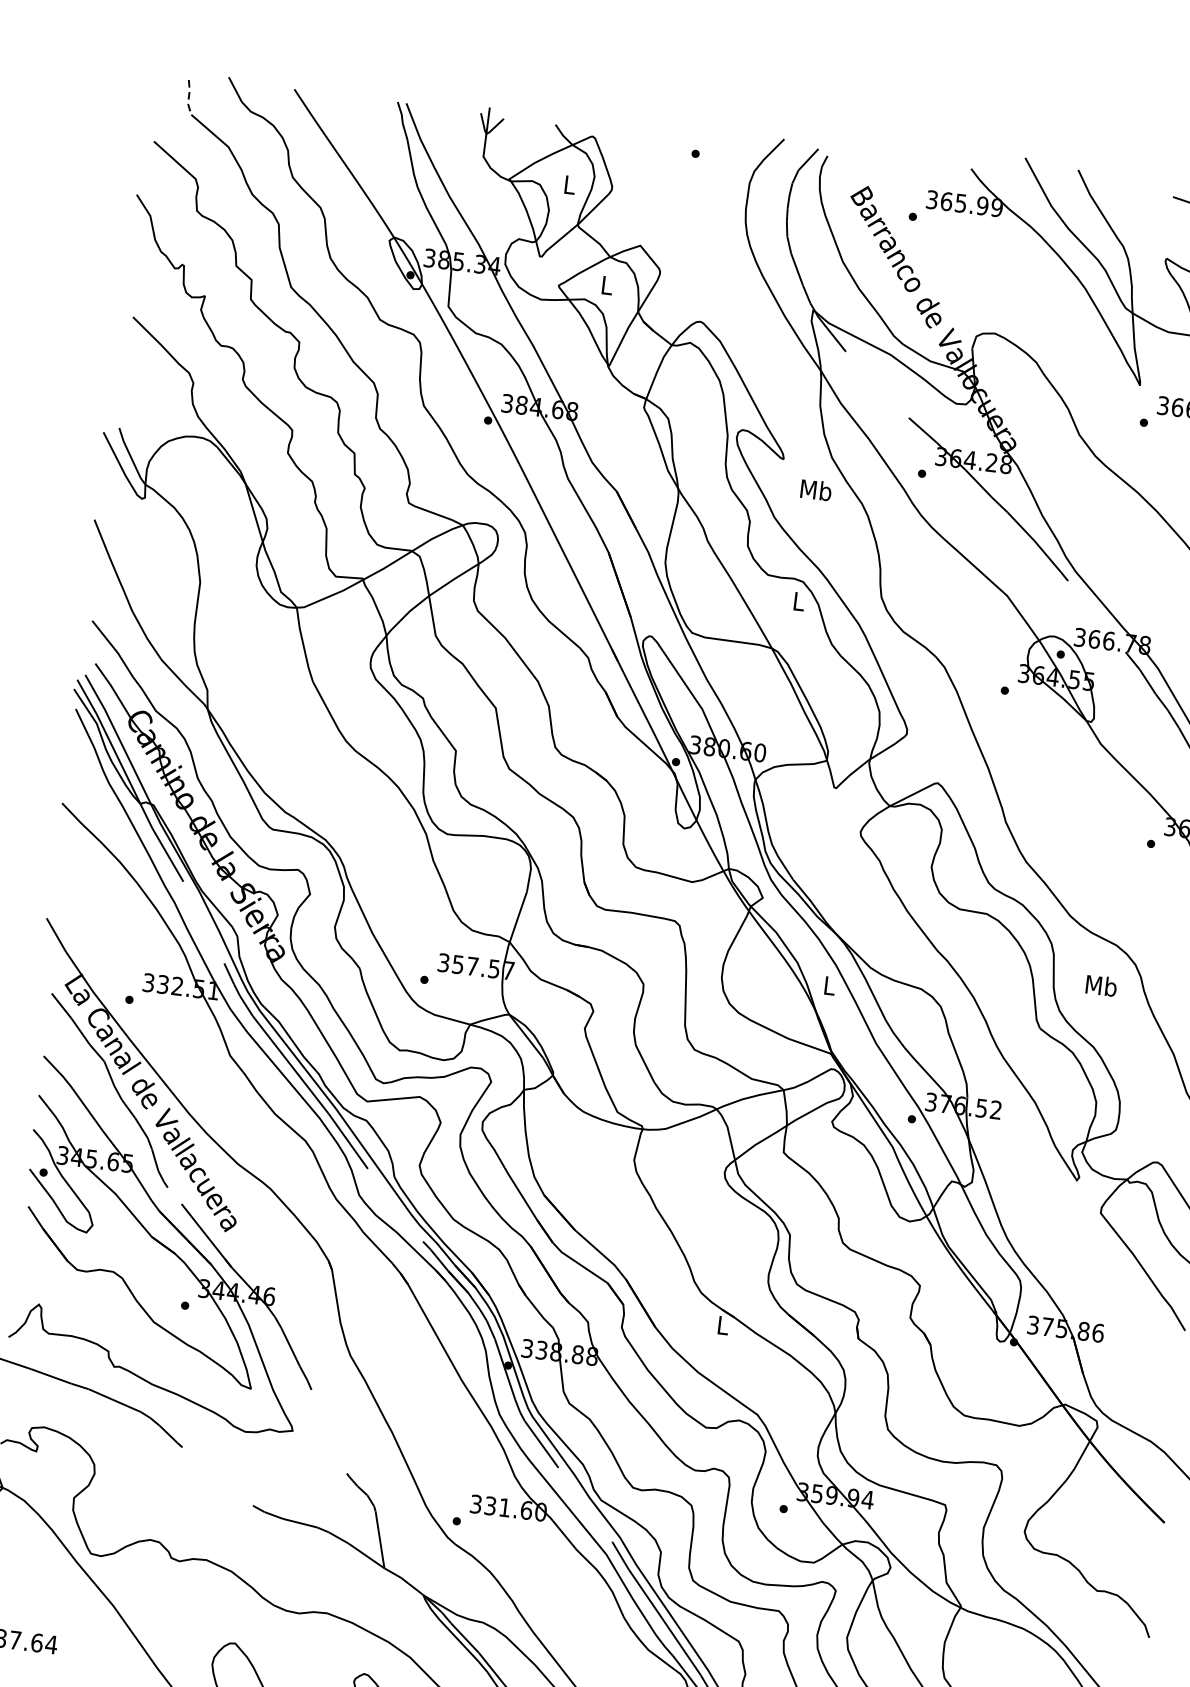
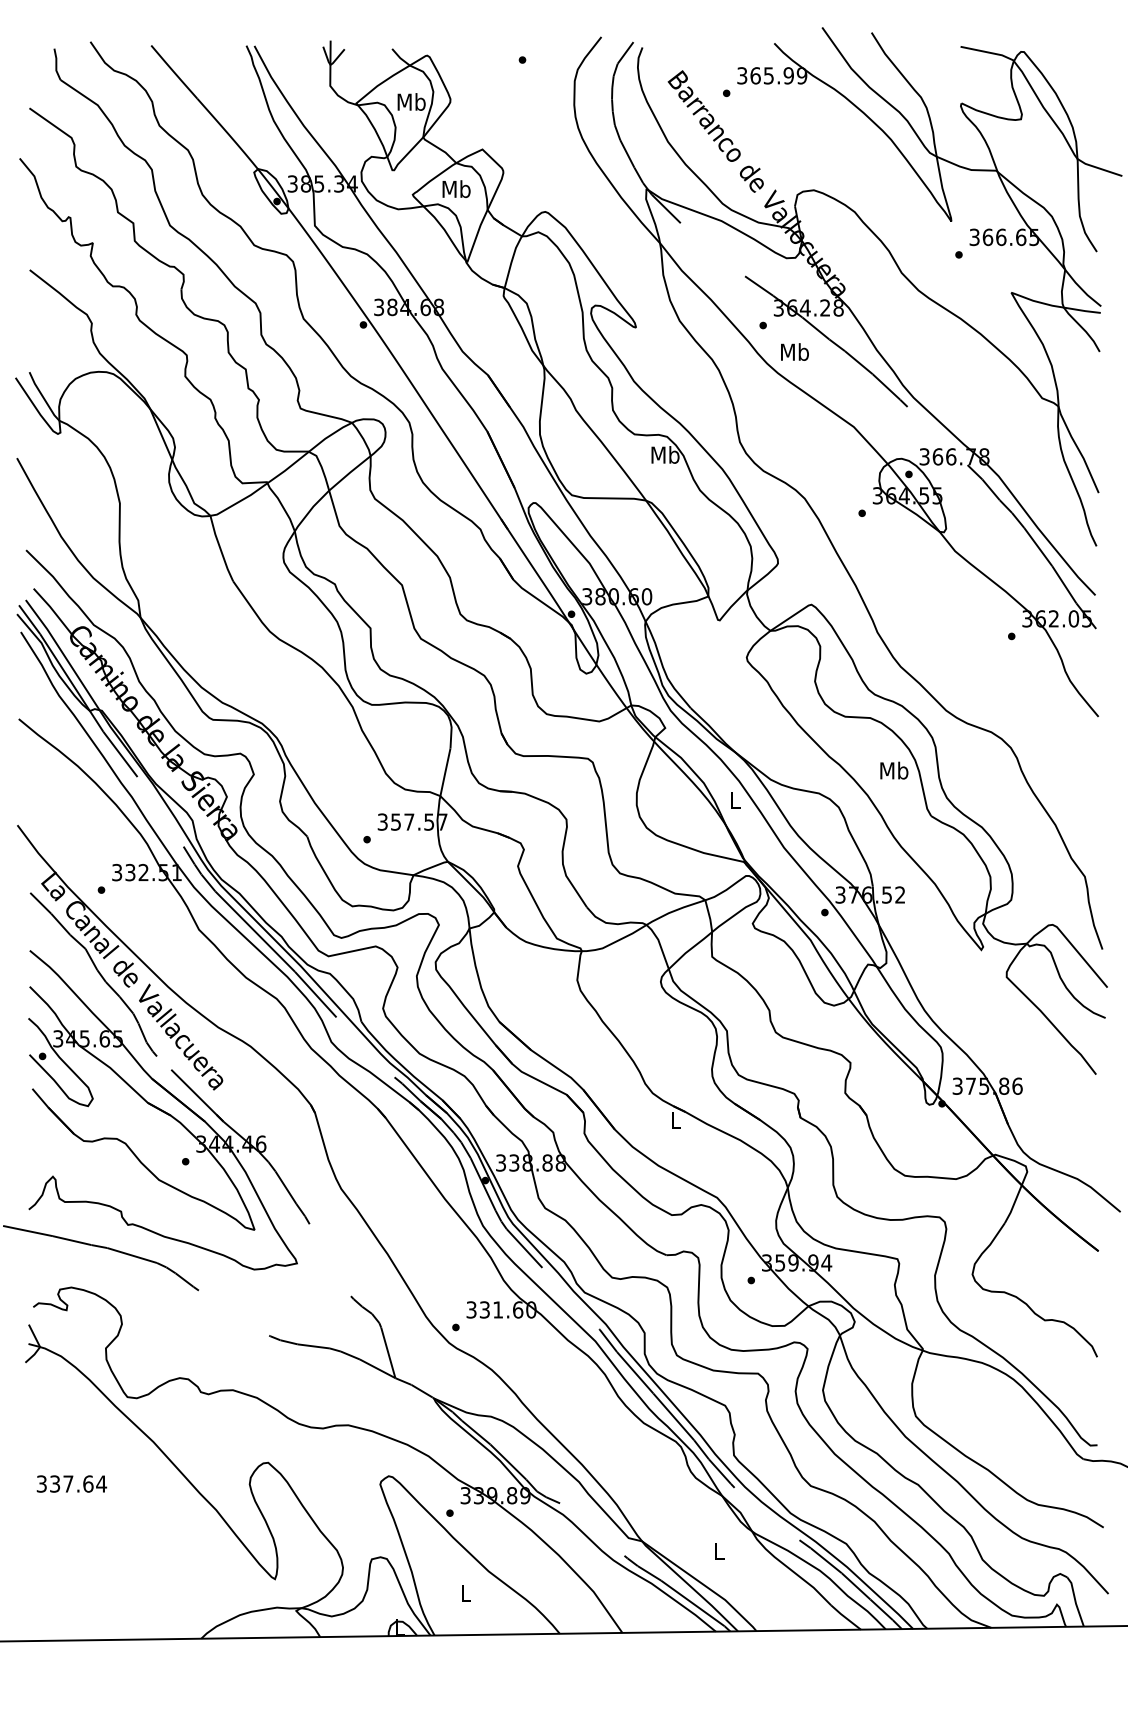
line: (189, 97) -> (56, 64), dashed -> solid
text: (569, 184) -> (411, 101), L -> Mb
text: (606, 285) -> (456, 189), L -> Mb
text: (815, 489) -> (794, 351), moved
text: (799, 600) -> (665, 454), L -> Mb
text: (1101, 985) -> (894, 770), moved

